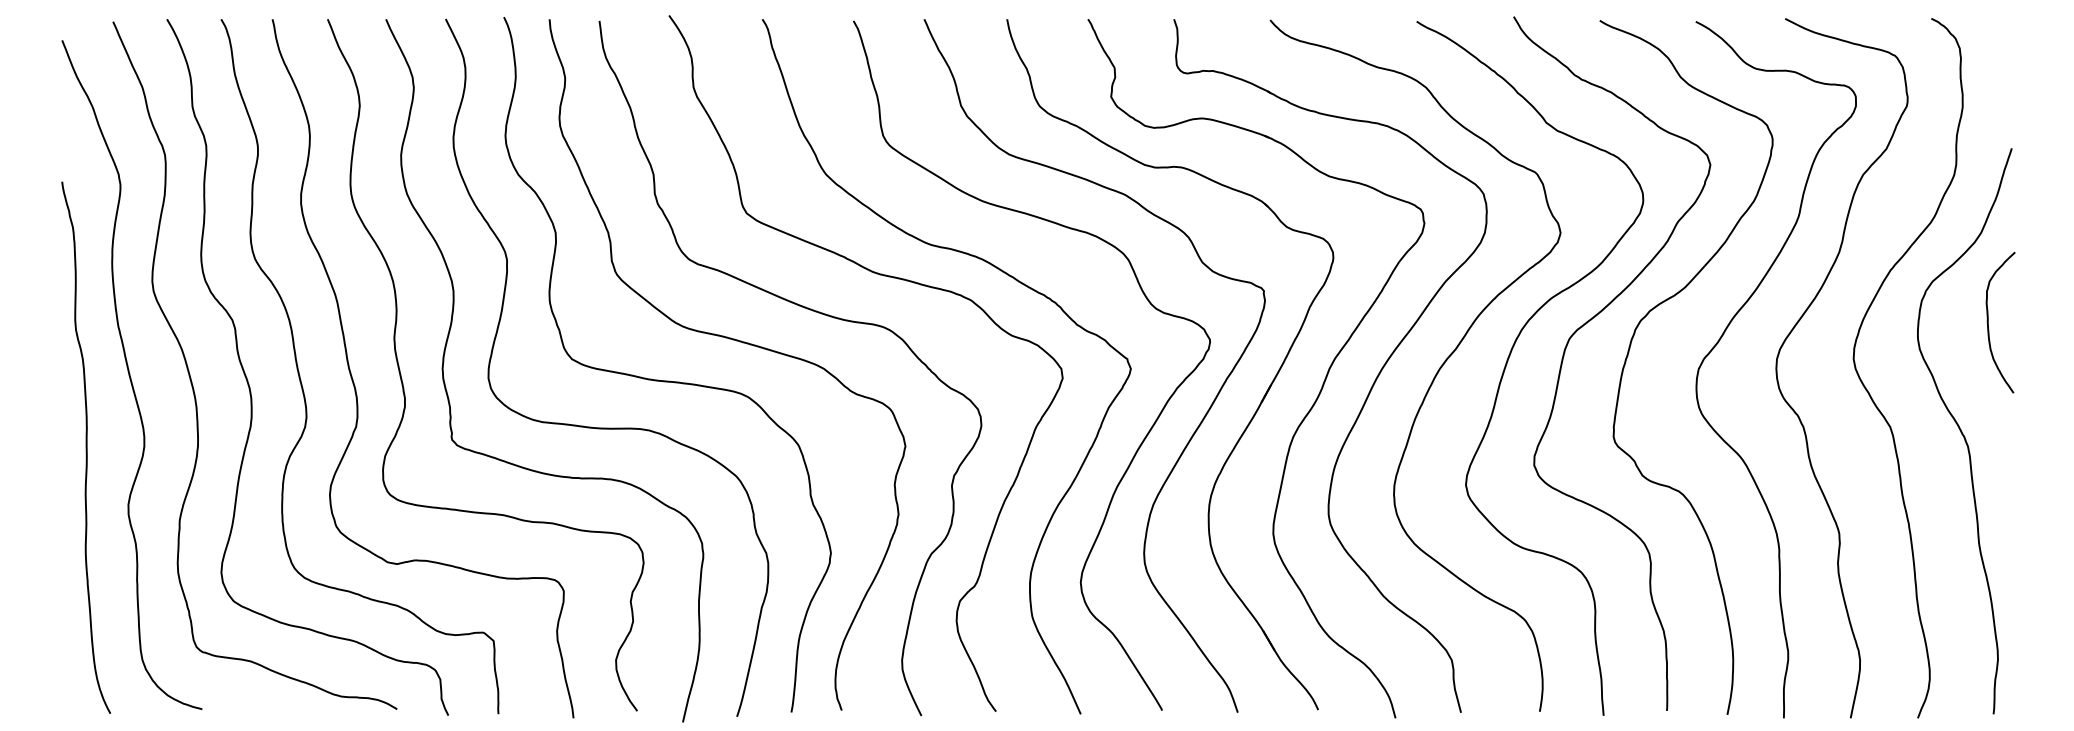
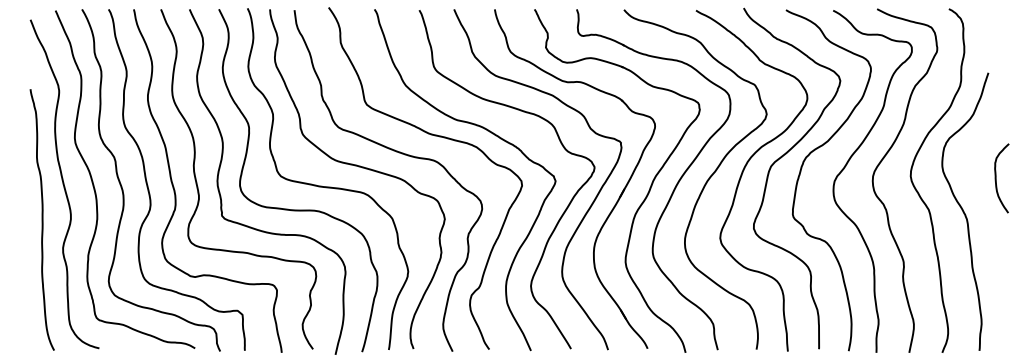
curve: (1989, 322) -> (996, 178), moved

